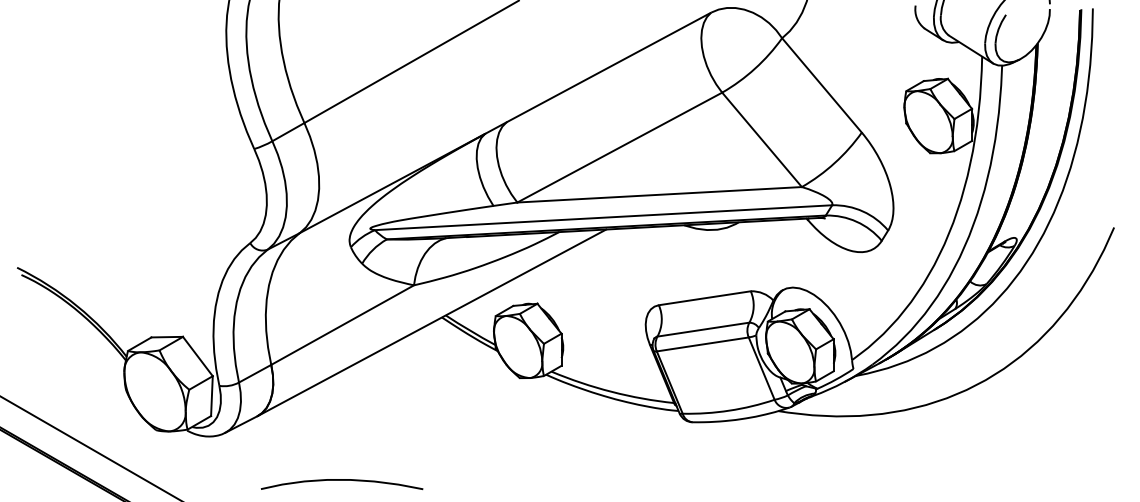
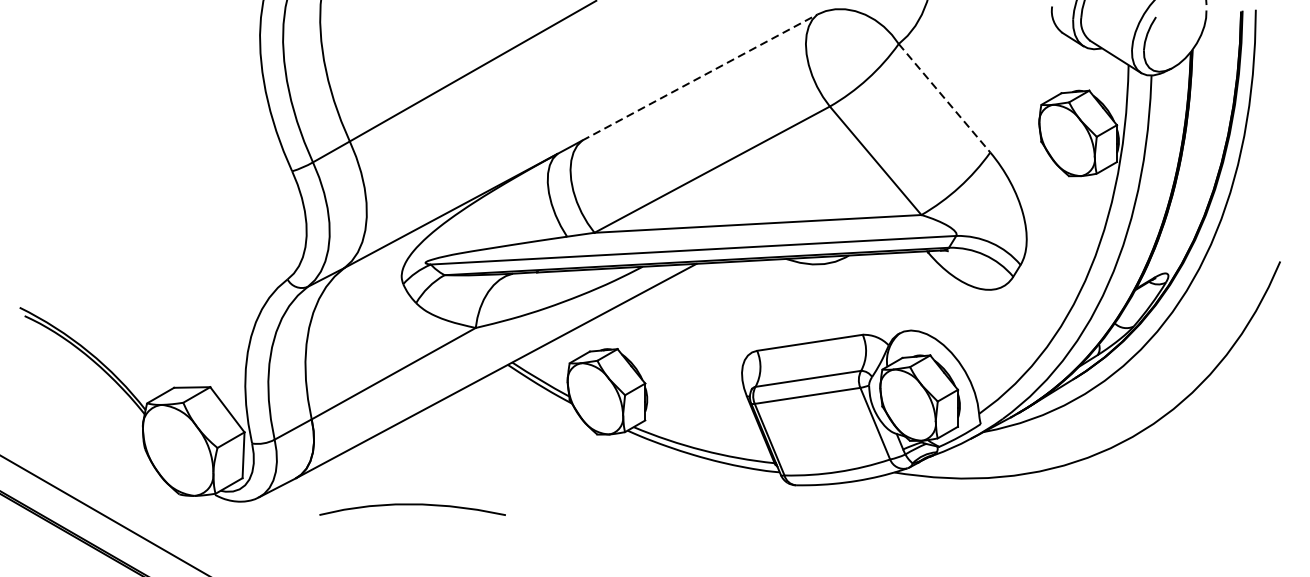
line: (608, 67) -> (699, 77), solid -> dashed
line: (821, 85) -> (943, 98), solid -> dashed
curve: (342, 480) -> (413, 505), moved

